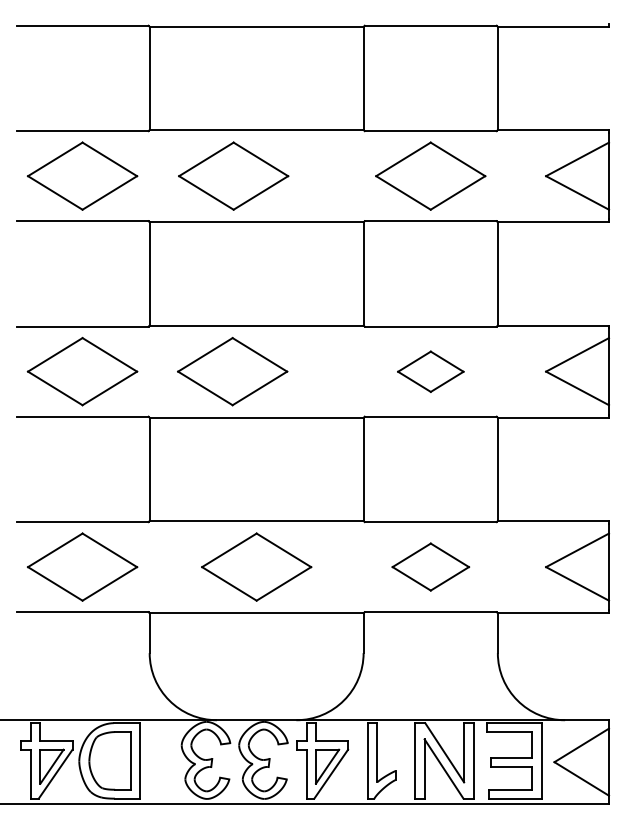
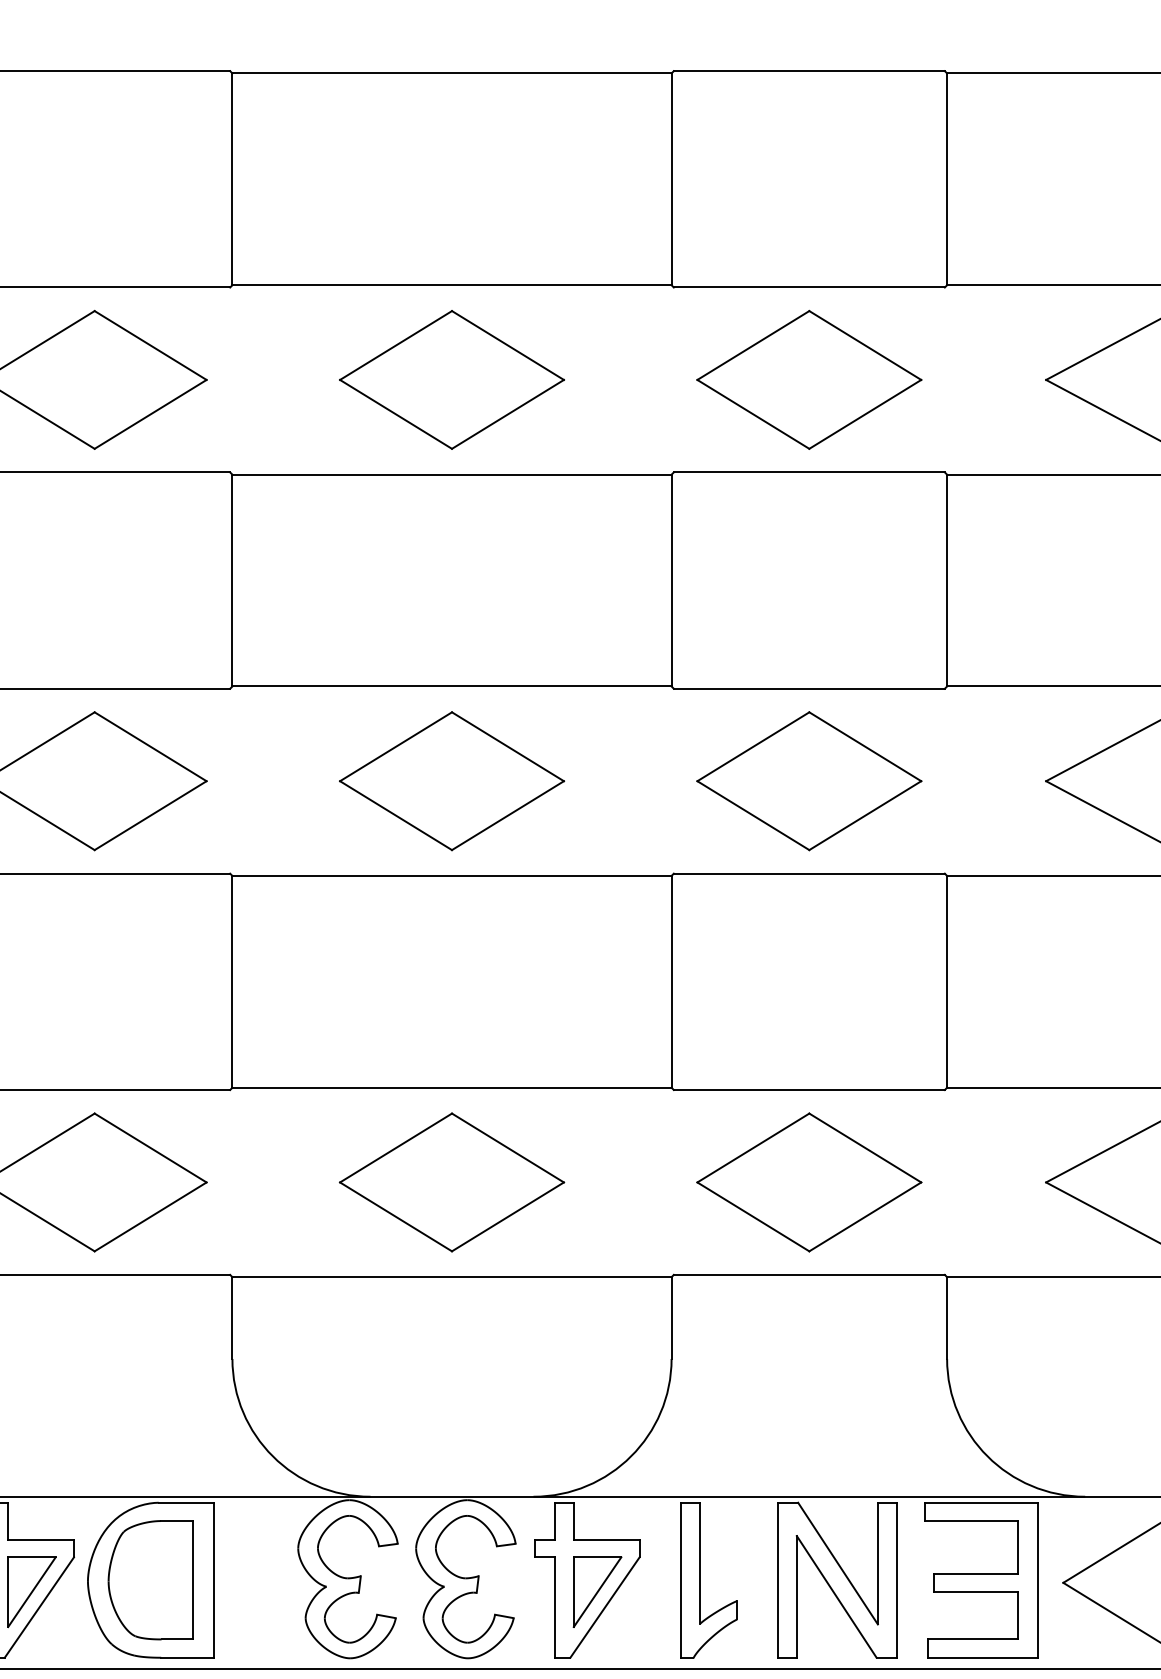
part: (233, 175) -> (451, 378), moved
part: (232, 371) -> (451, 780), moved
part: (430, 371) -> (808, 780), size x1.67
part: (430, 566) -> (808, 1181), size x1.43

